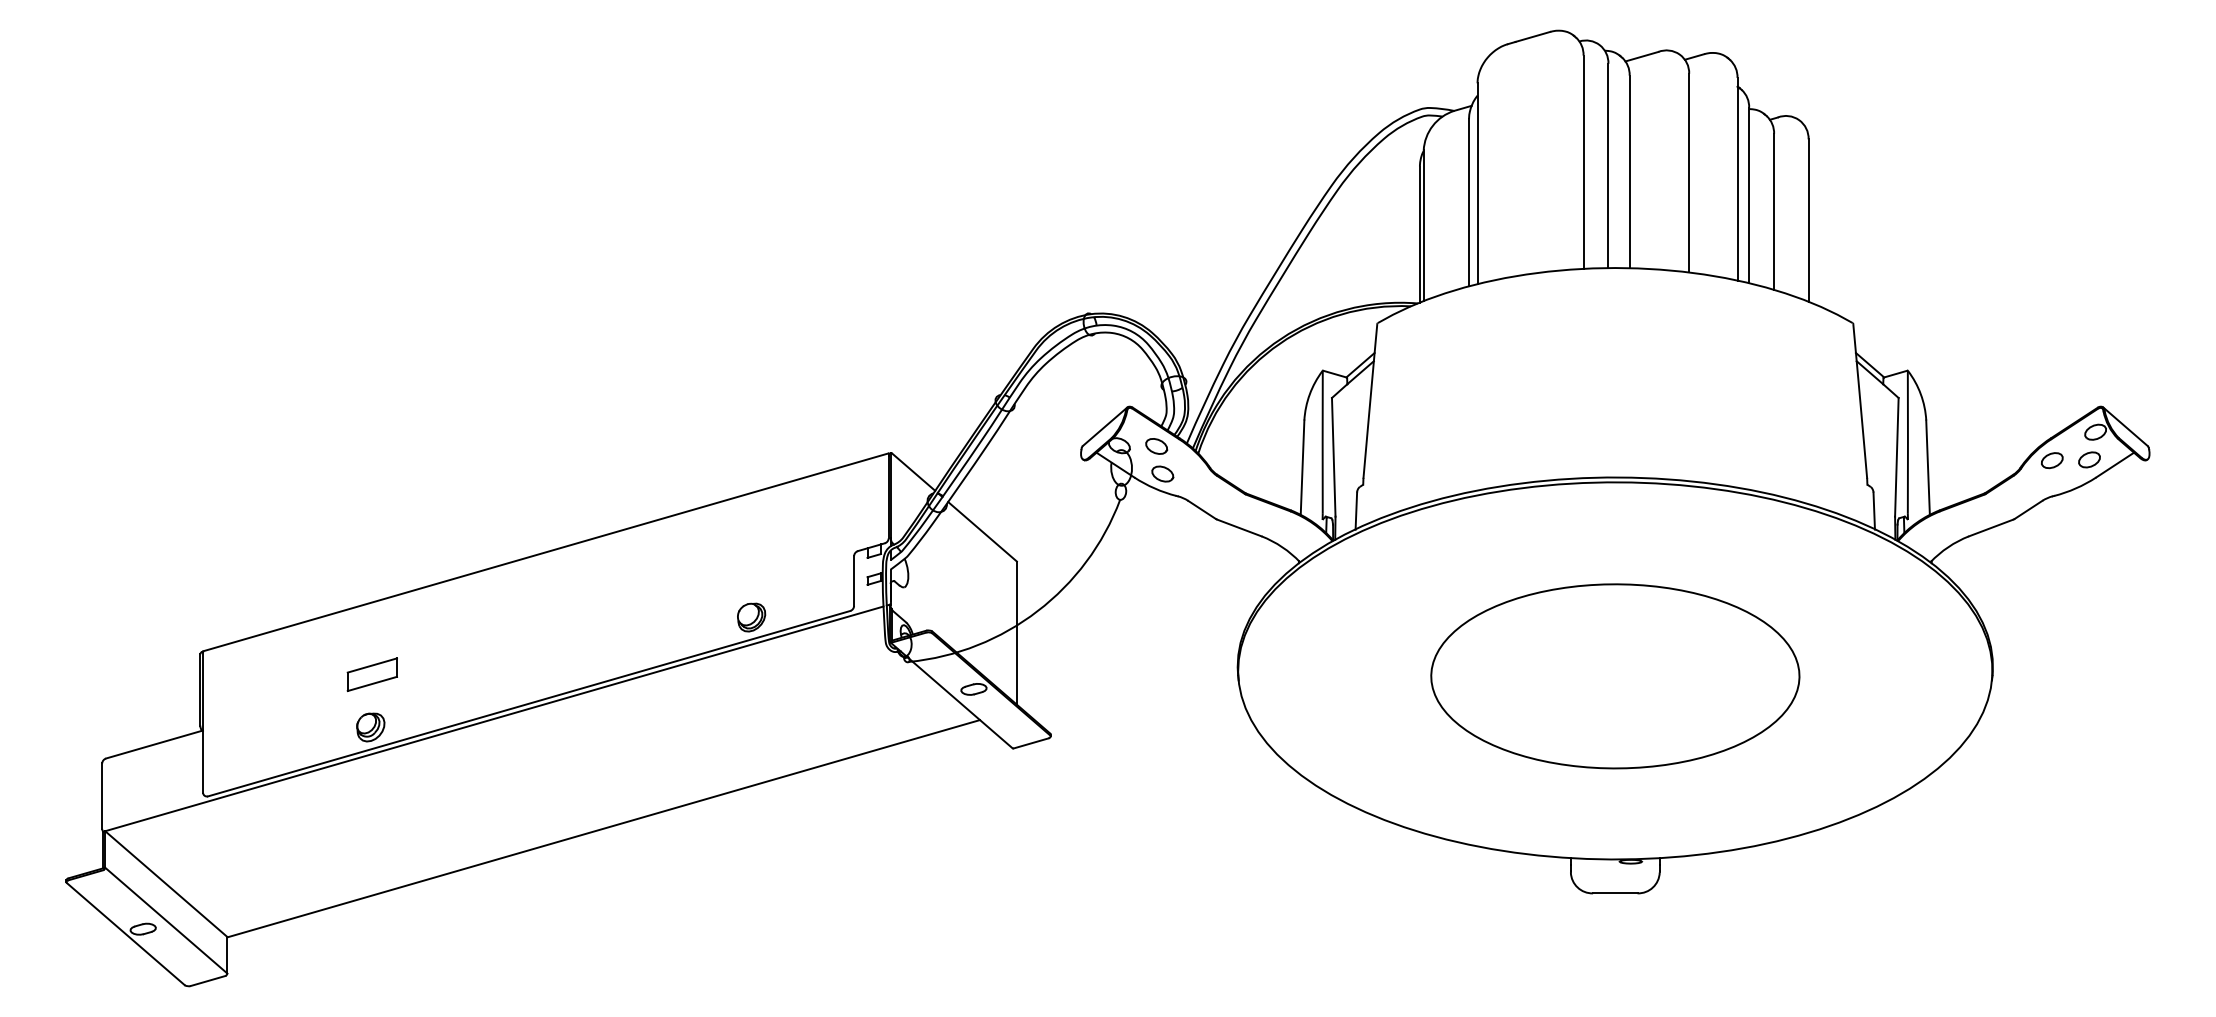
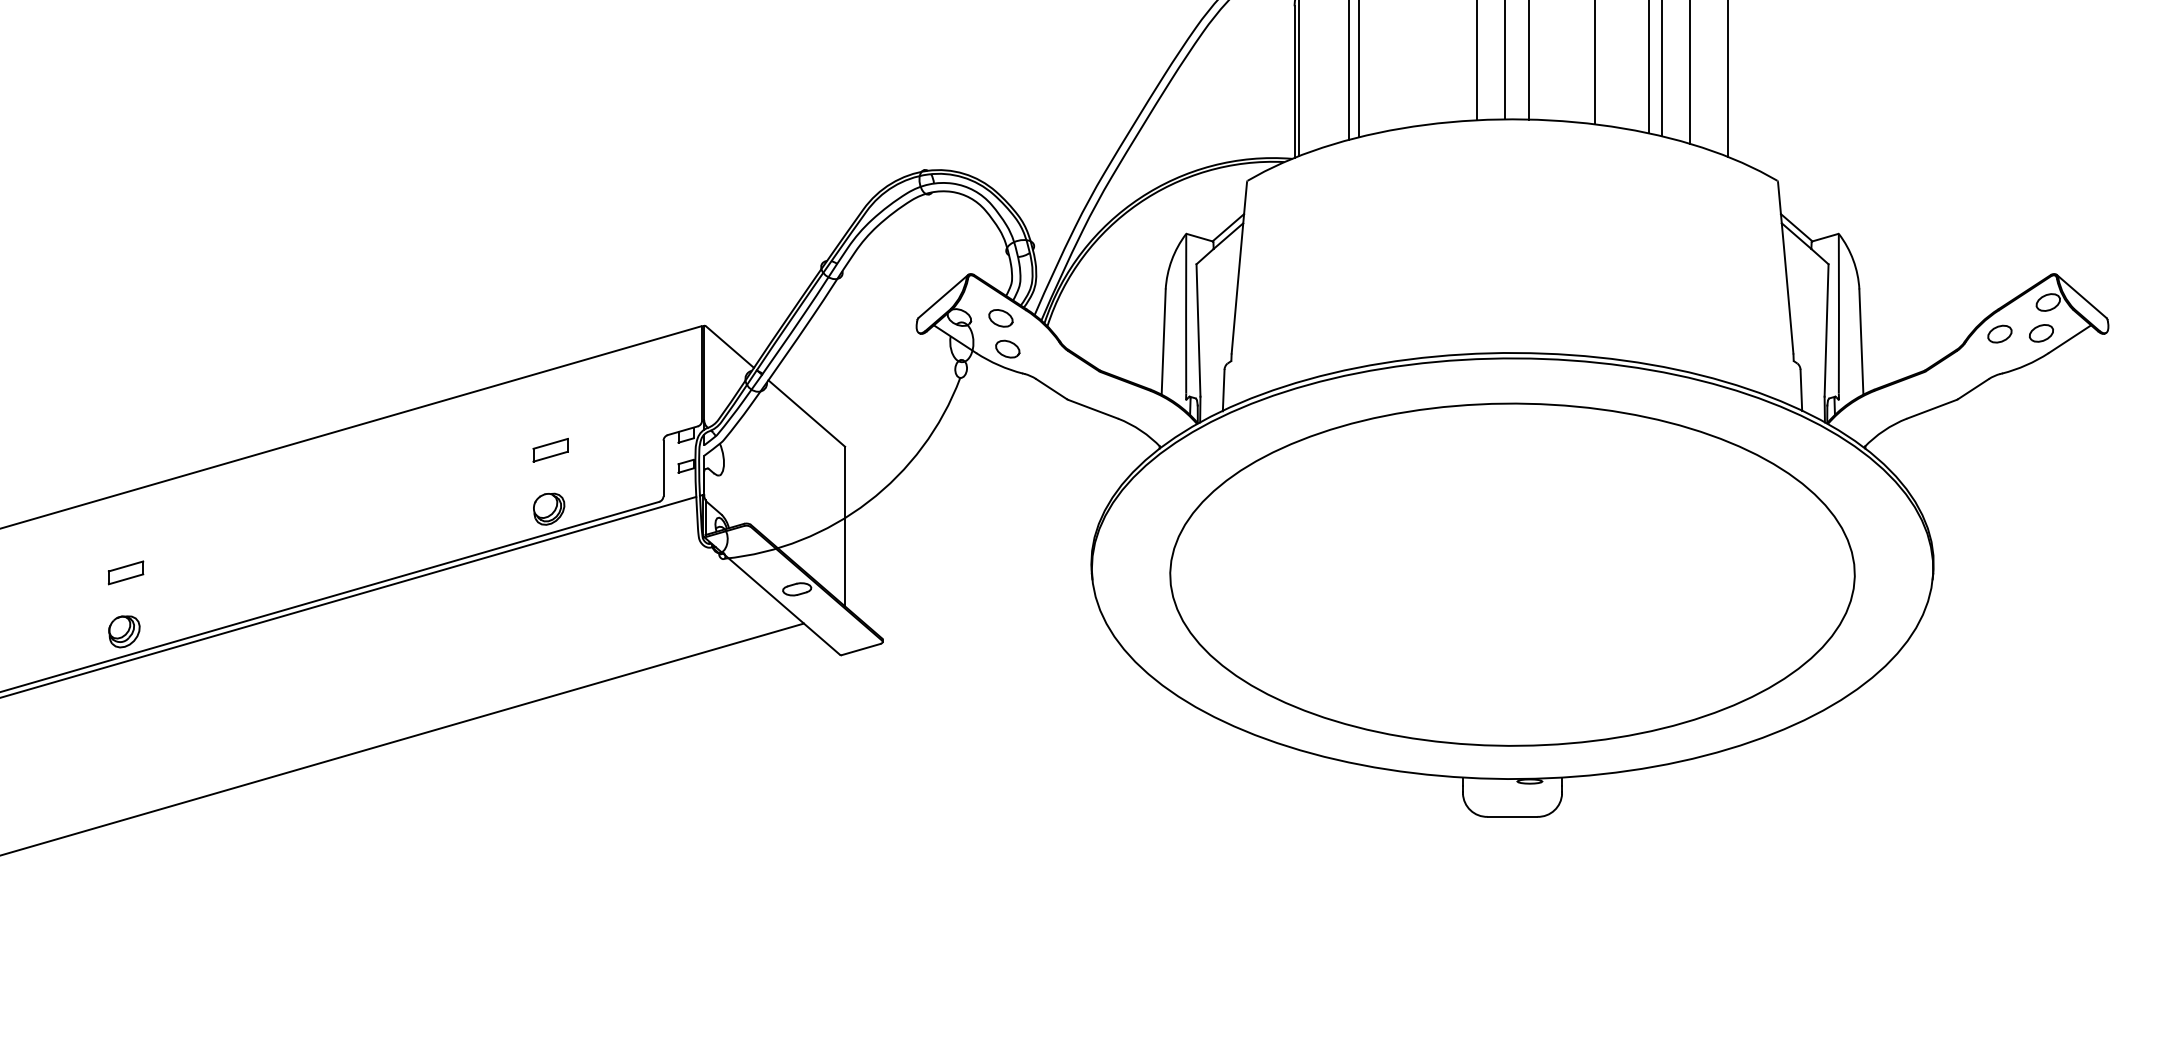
part: (752, 564) -> (550, 450), added
part: (371, 674) -> (125, 572), size x0.62
part: (1615, 676) -> (1512, 574), size x1.67

